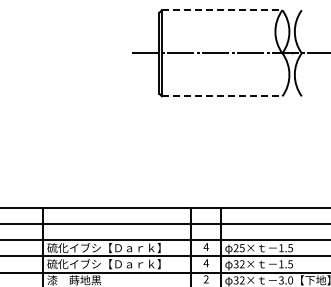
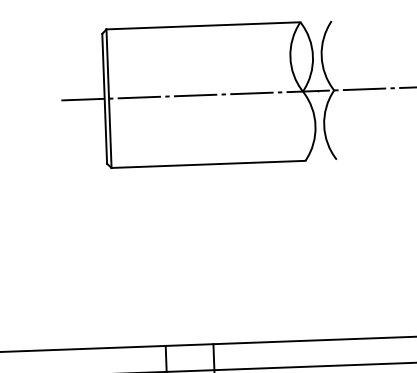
line: (222, 10) -> (203, 26), dashed -> solid
line: (222, 96) -> (209, 164), dashed -> solid

